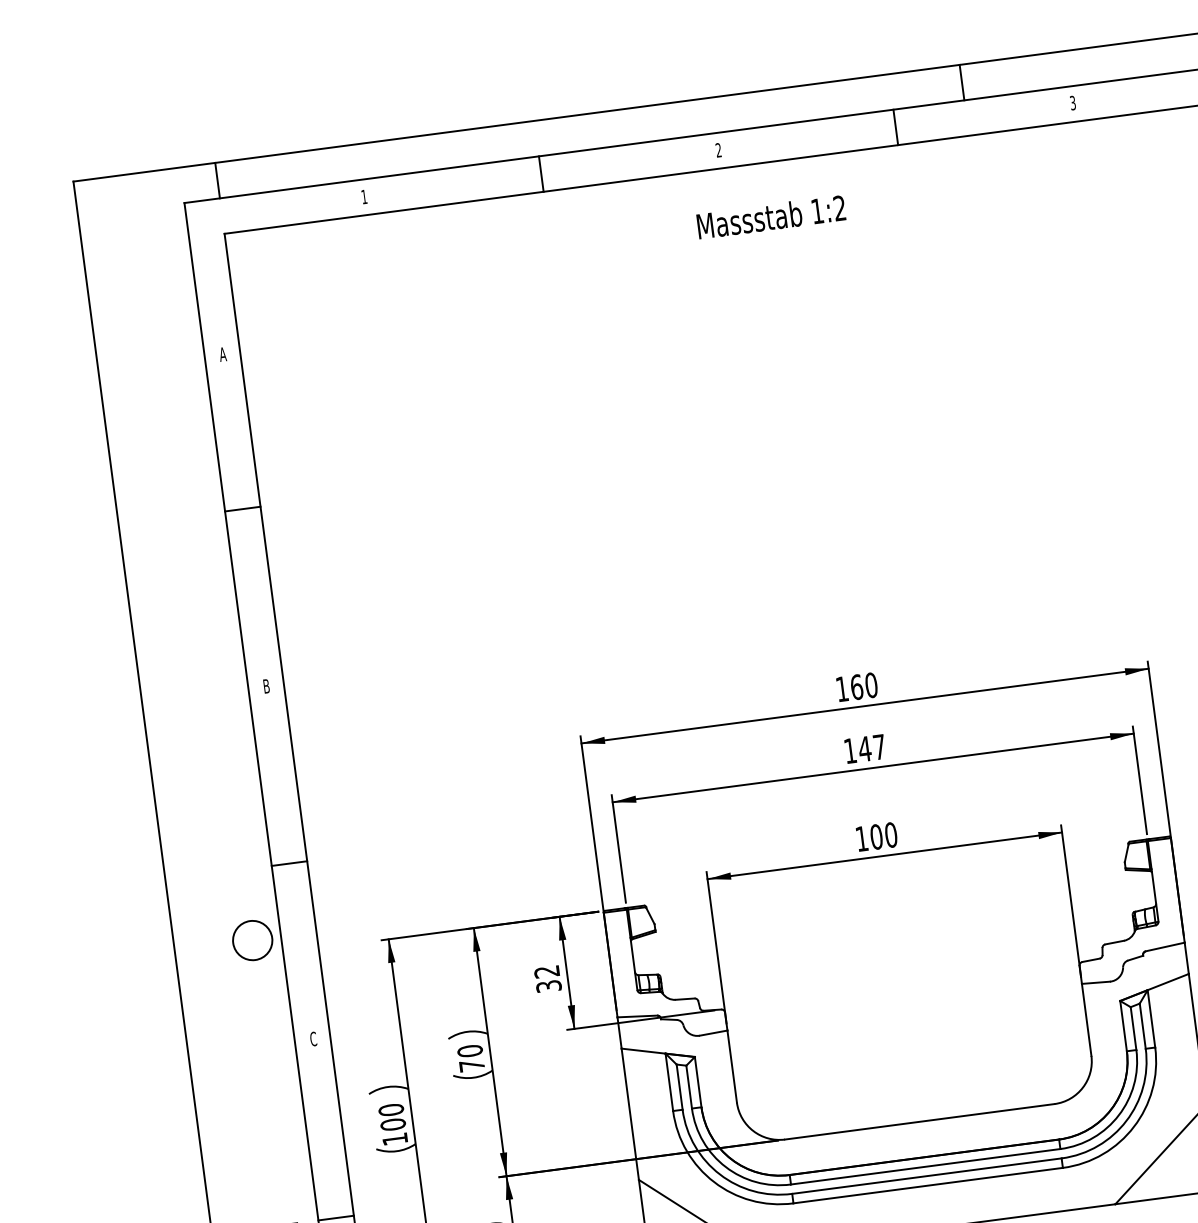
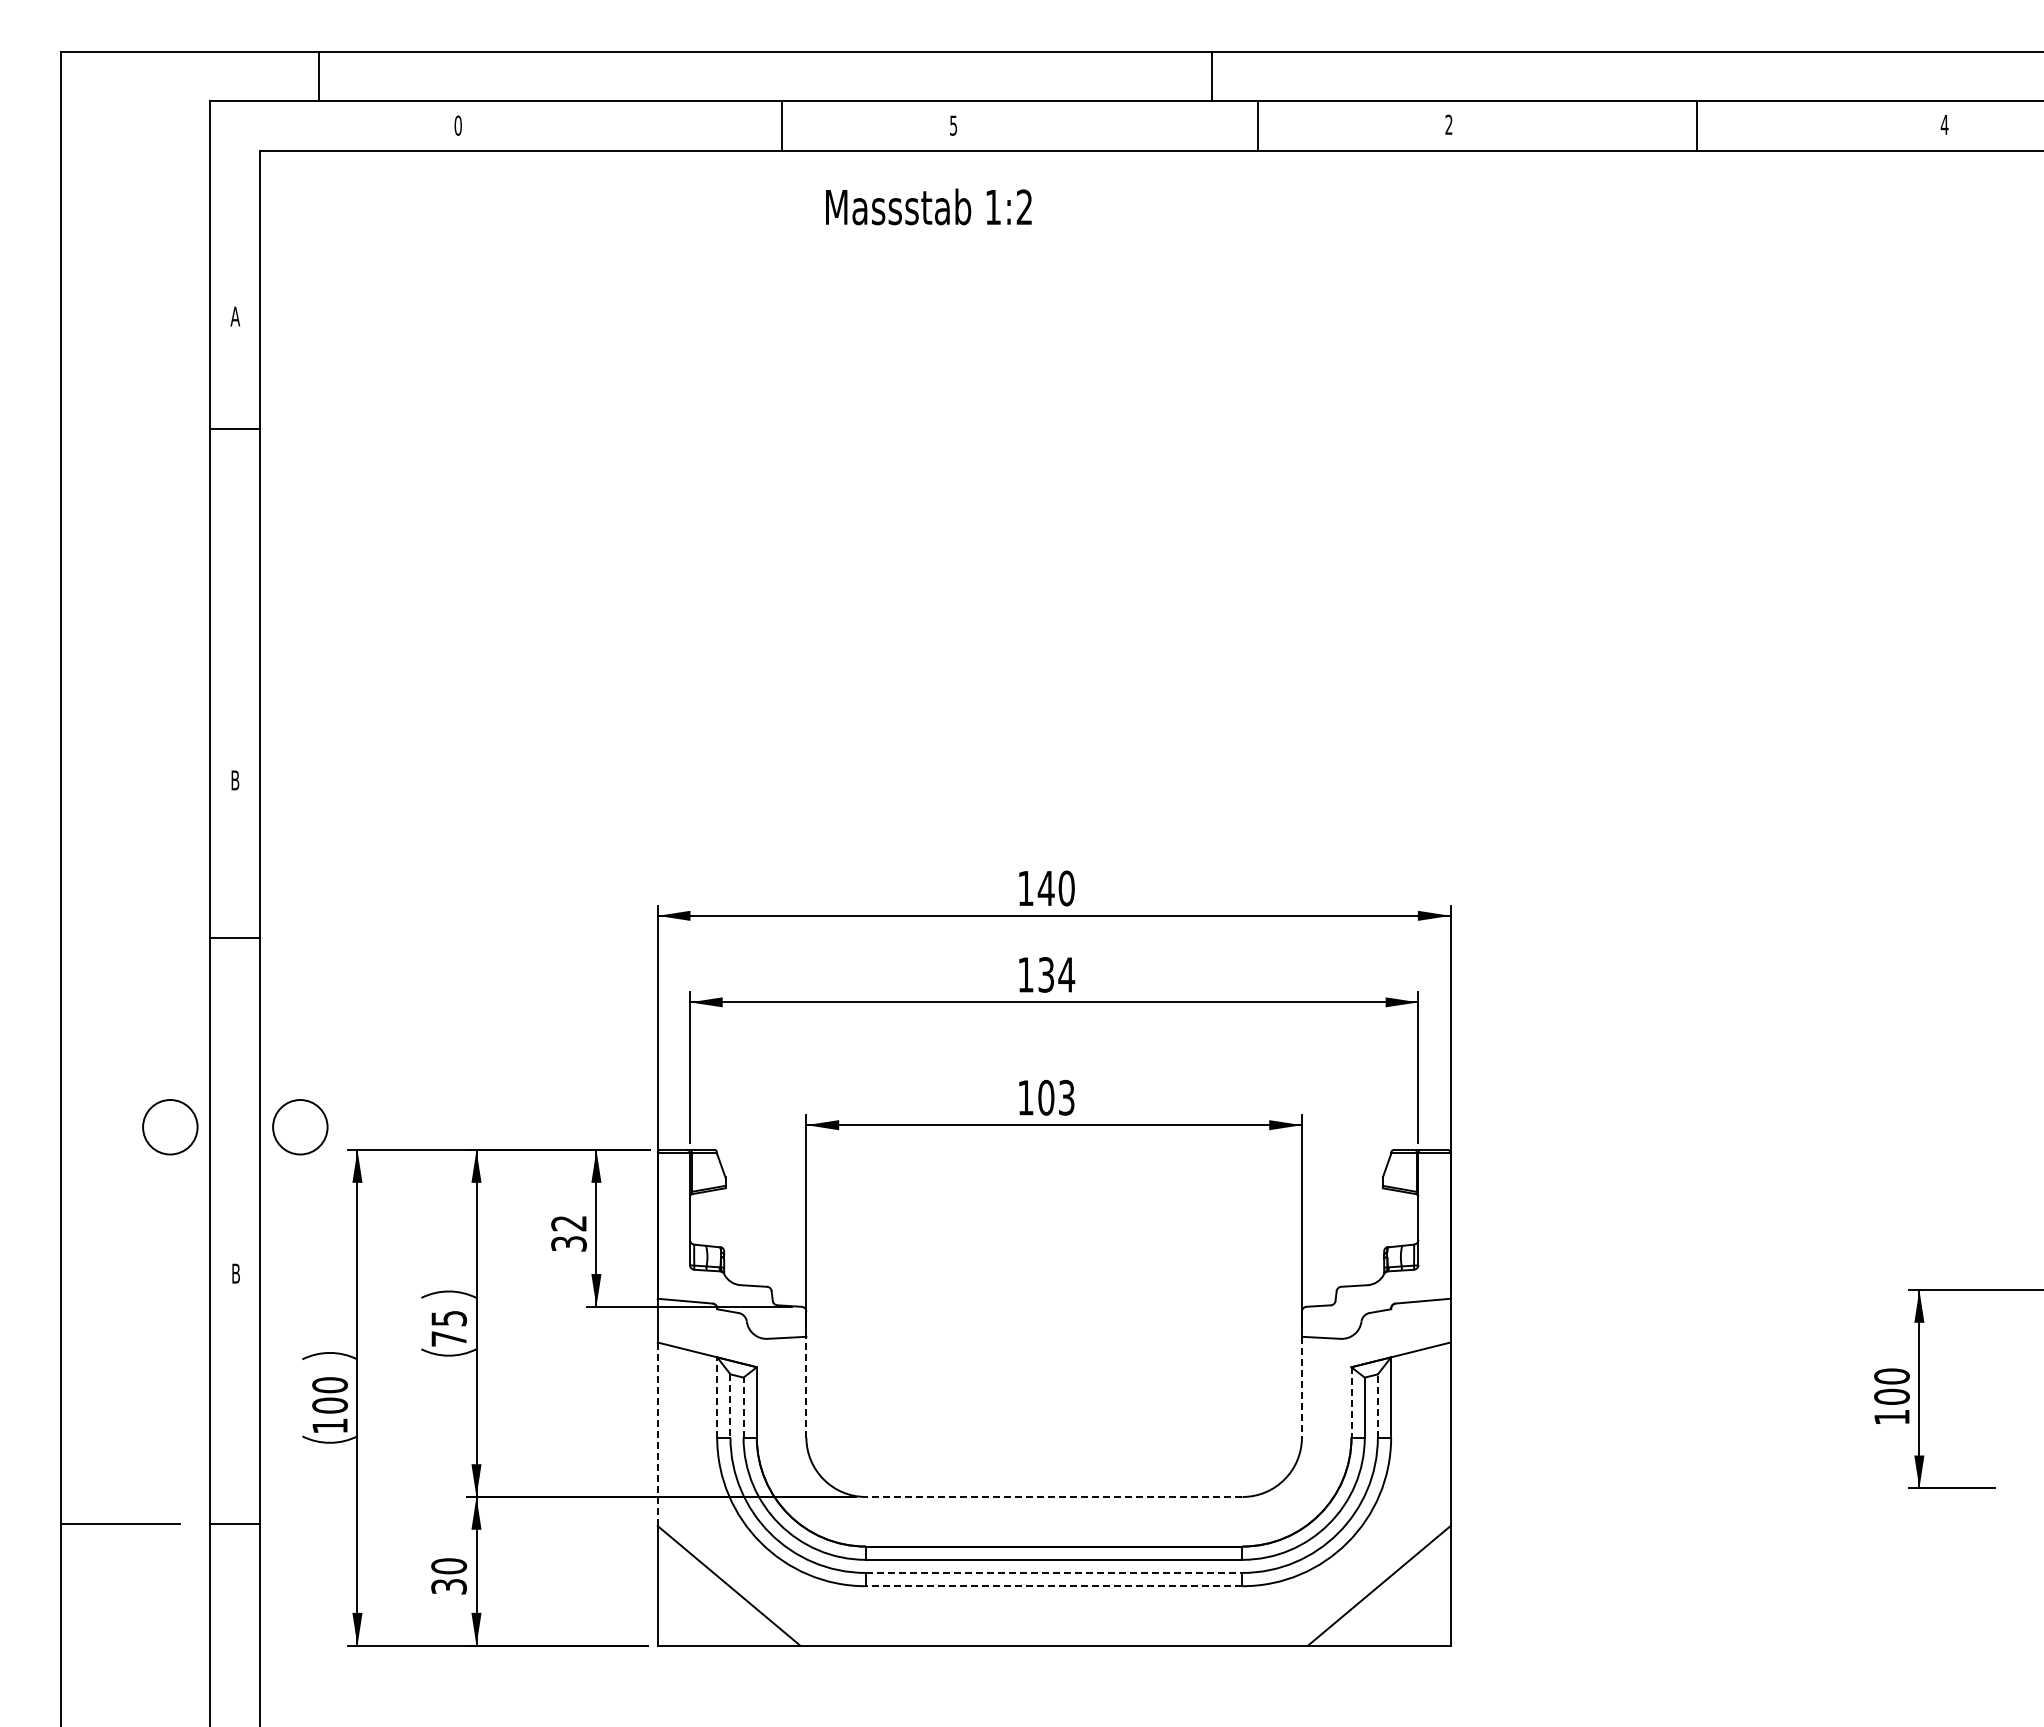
line: (962, 82) -> (1212, 76), moved
text: (1072, 103) -> (1448, 125), 3 -> 2
line: (896, 127) -> (1258, 126), moved
text: (718, 150) -> (953, 125), 2 -> 5
line: (541, 174) -> (781, 126), moved
line: (217, 180) -> (318, 76), moved
text: (363, 196) -> (457, 125), 1 -> 0
text: (771, 216) -> (928, 206), moved
line: (242, 509) -> (234, 428), moved
text: (856, 687) -> (1045, 888), 160 -> 140
text: (872, 747) -> (1056, 974), 147 -> 134
text: (890, 834) -> (1066, 1097), 100 -> 103
line: (289, 863) -> (234, 938), moved
circle: (345, 928) -> (300, 1127), added
line: (1086, 1020) -> (1301, 1387), solid -> dashed
line: (1142, 1025) -> (1377, 1405), solid -> dashed
line: (1123, 1026) -> (1351, 1402), solid -> dashed
text: (313, 1039) -> (235, 1273), C -> B
text: (470, 1051) -> (449, 1318), 70 -> 75
line: (732, 1066) -> (806, 1386), solid -> dashed
line: (669, 1081) -> (717, 1396), solid -> dashed
line: (679, 1086) -> (730, 1405), solid -> dashed
line: (689, 1087) -> (743, 1407), solid -> dashed
line: (630, 1114) -> (657, 1434), solid -> dashed
line: (919, 1121) -> (1053, 1496), solid -> dashed
line: (927, 1175) -> (1054, 1572), solid -> dashed
line: (927, 1185) -> (1053, 1586), solid -> dashed

